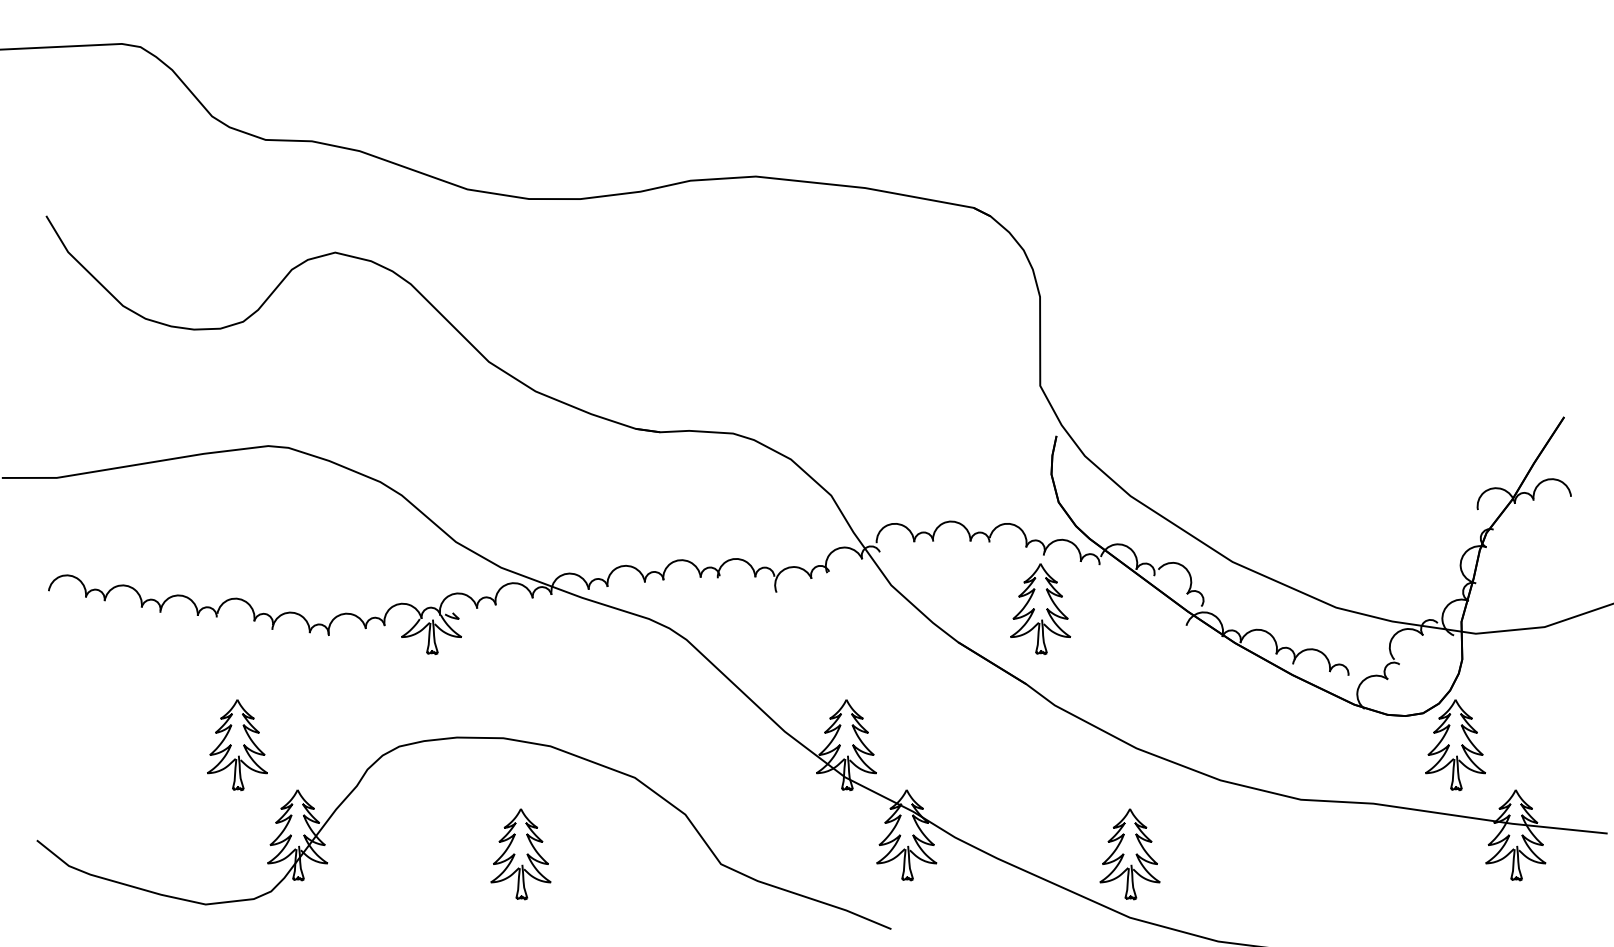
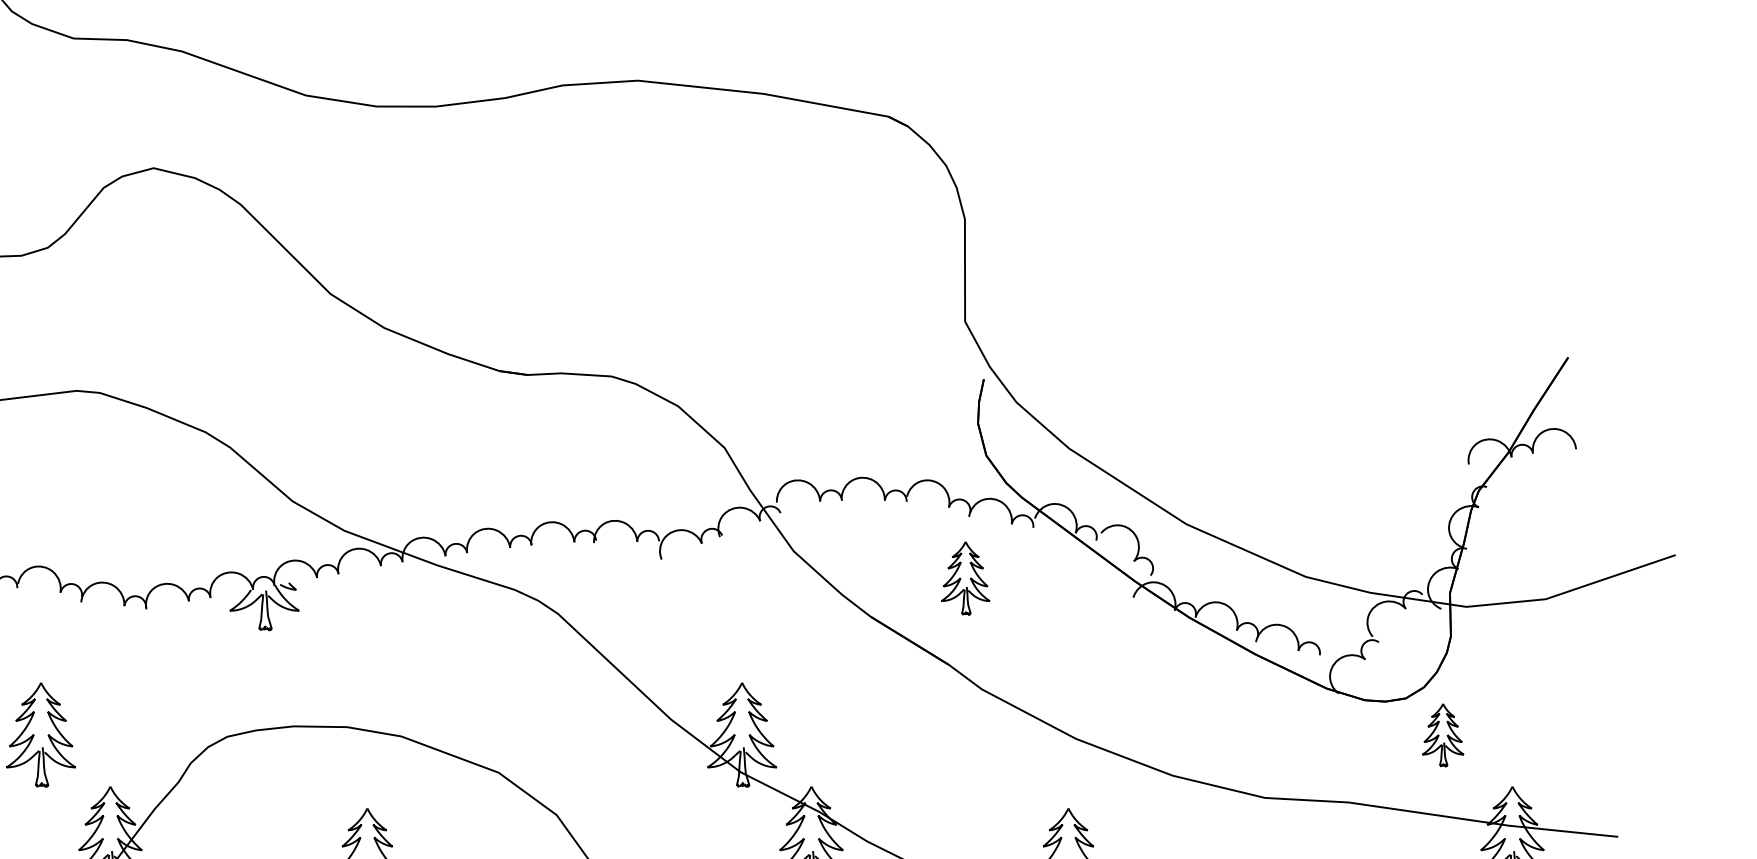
part: (1040, 608) -> (965, 577), size x0.7
part: (1455, 745) -> (1443, 735), size x0.6

